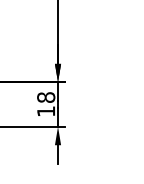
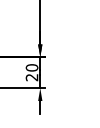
text: (45, 104) -> (31, 72), 18 -> 20

